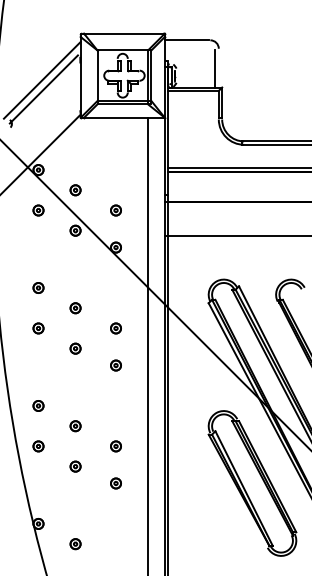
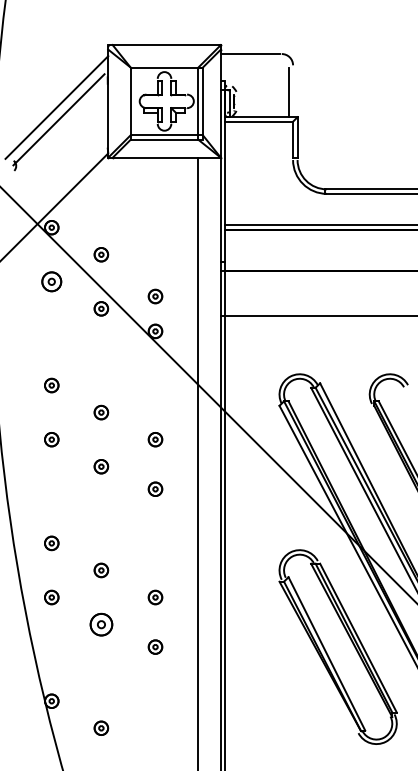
part: (38, 210) -> (51, 281), size x1.4
part: (115, 210) -> (154, 296), moved
part: (75, 466) -> (101, 624), size x1.6

